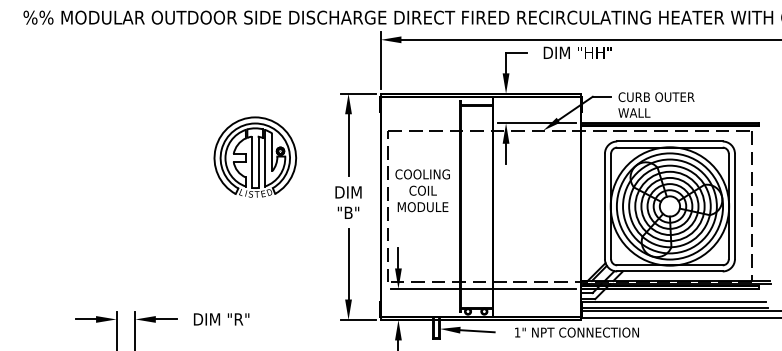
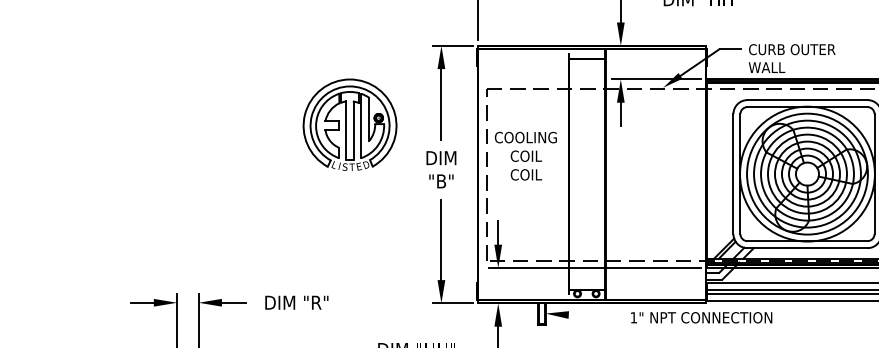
part: (255, 156) -> (350, 124), moved
text: (422, 207) -> (525, 175), MODULE -> COIL
line: (477, 331) -> (588, 316), removed

